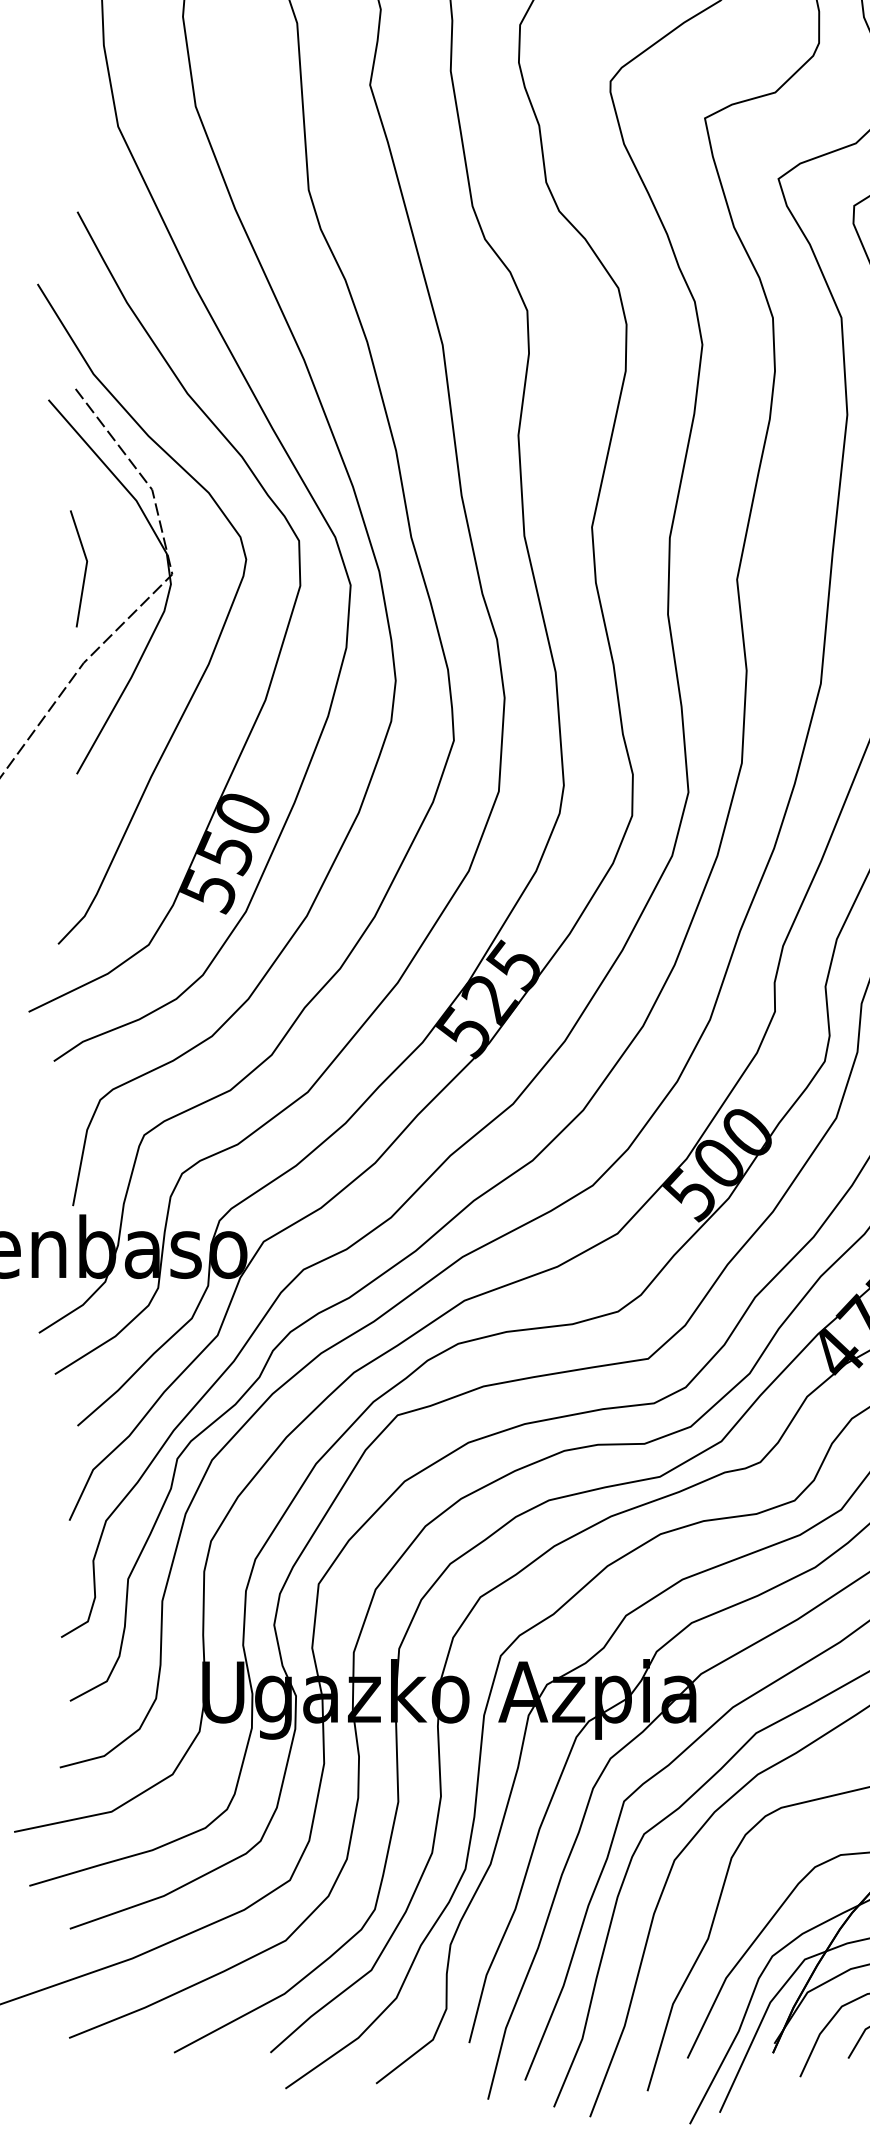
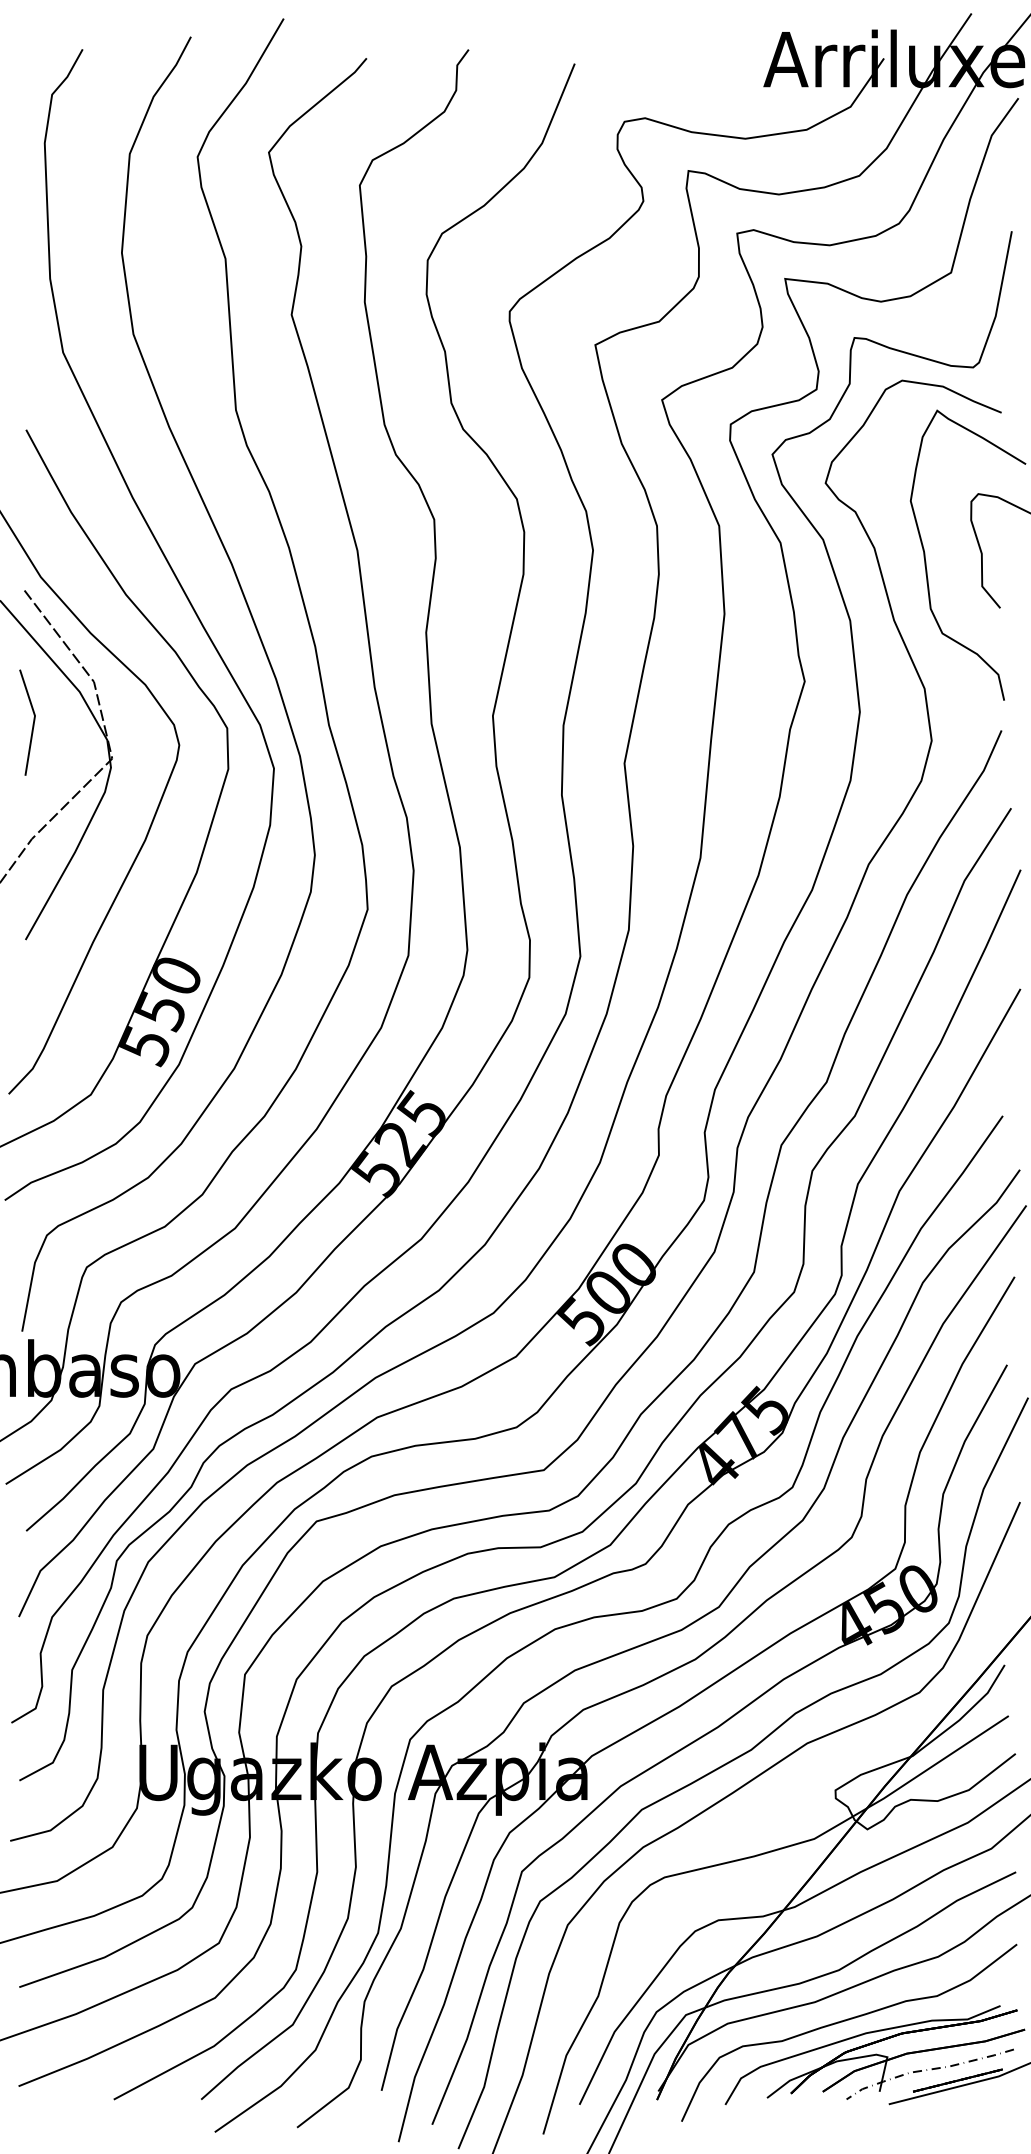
line: (84, 569) -> (32, 723), moved

